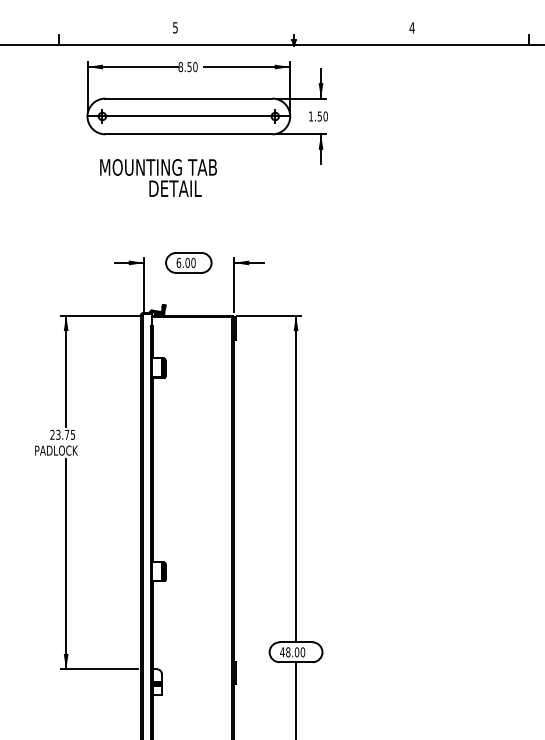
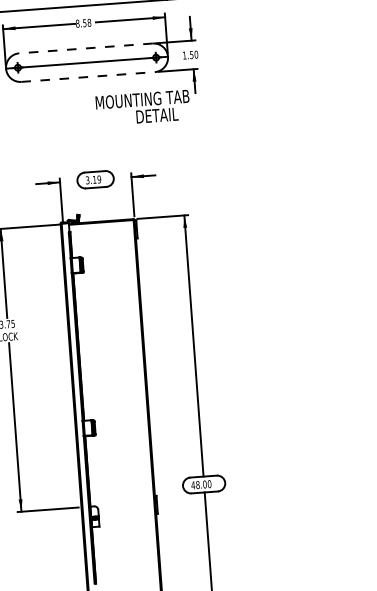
text: (195, 66) -> (89, 22), 8.50 -> 8.58
line: (188, 98) -> (85, 48), solid -> dashed
line: (189, 134) -> (88, 77), solid -> dashed
text: (158, 177) -> (143, 107), moved
text: (185, 262) -> (92, 179), 6.00 -> 3.19

